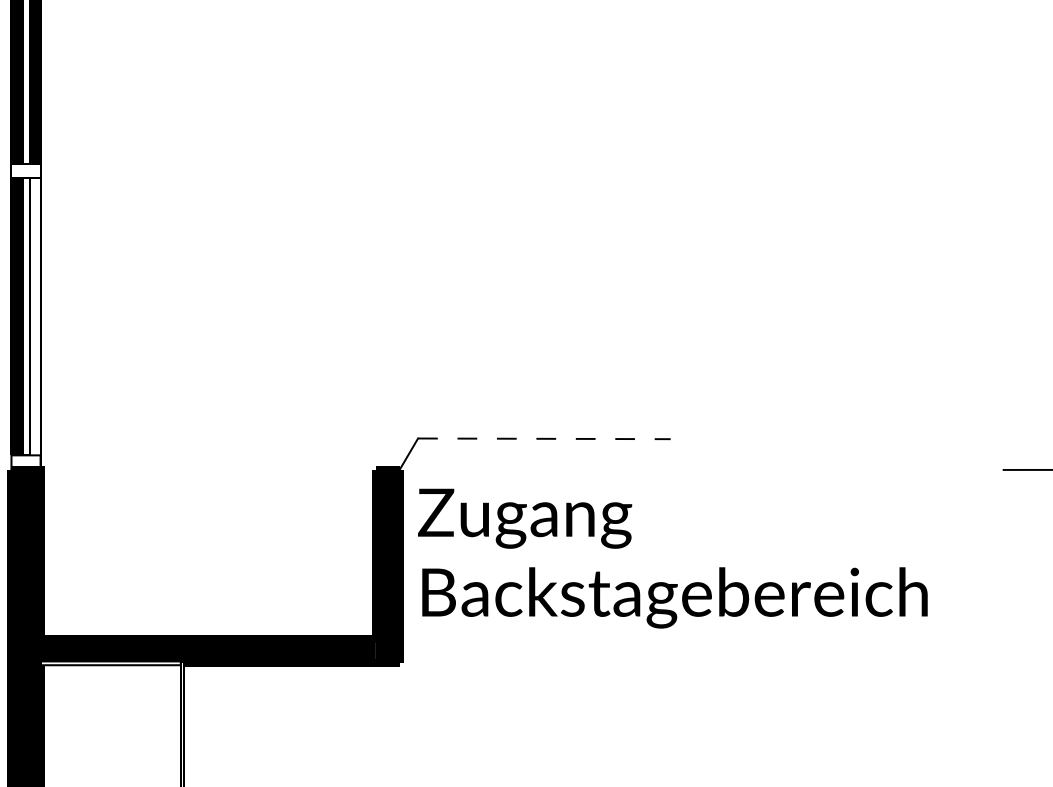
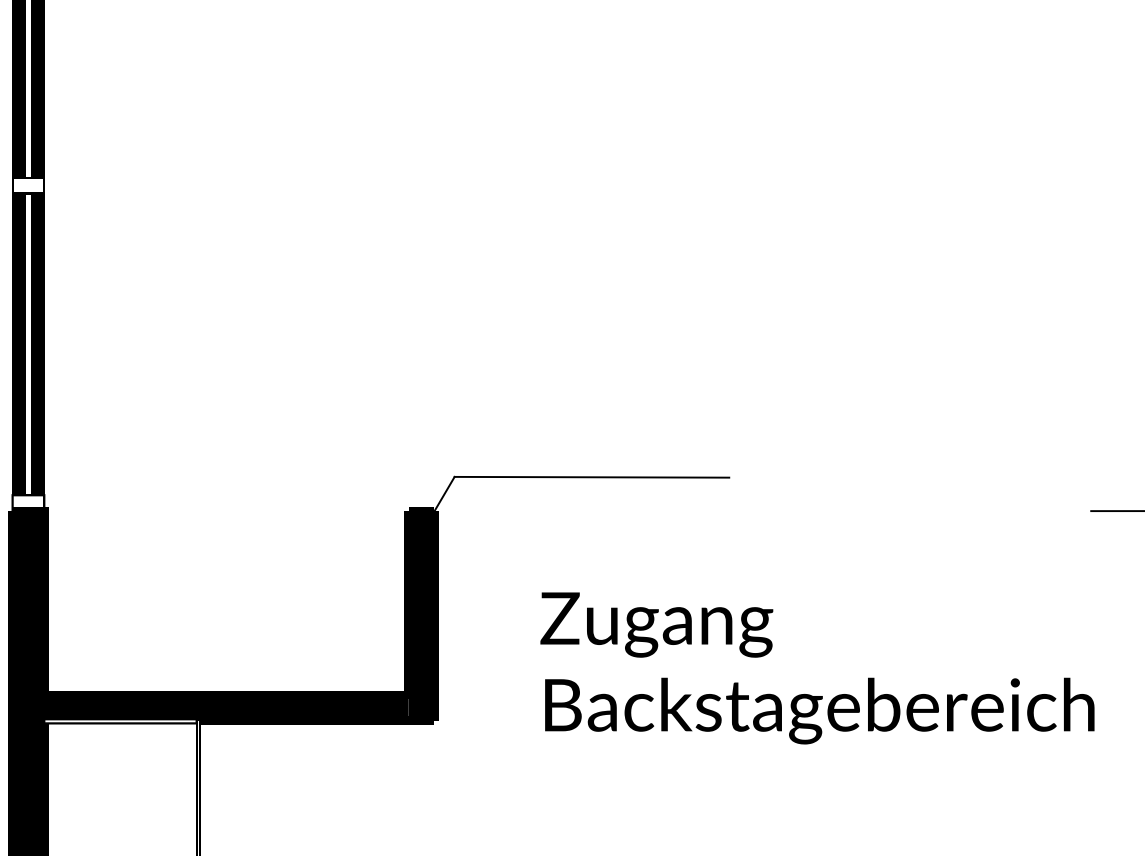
fill: (35, 316) -> (38, 344), added
line: (544, 438) -> (592, 476), dashed -> solid
text: (672, 558) -> (817, 668), moved

